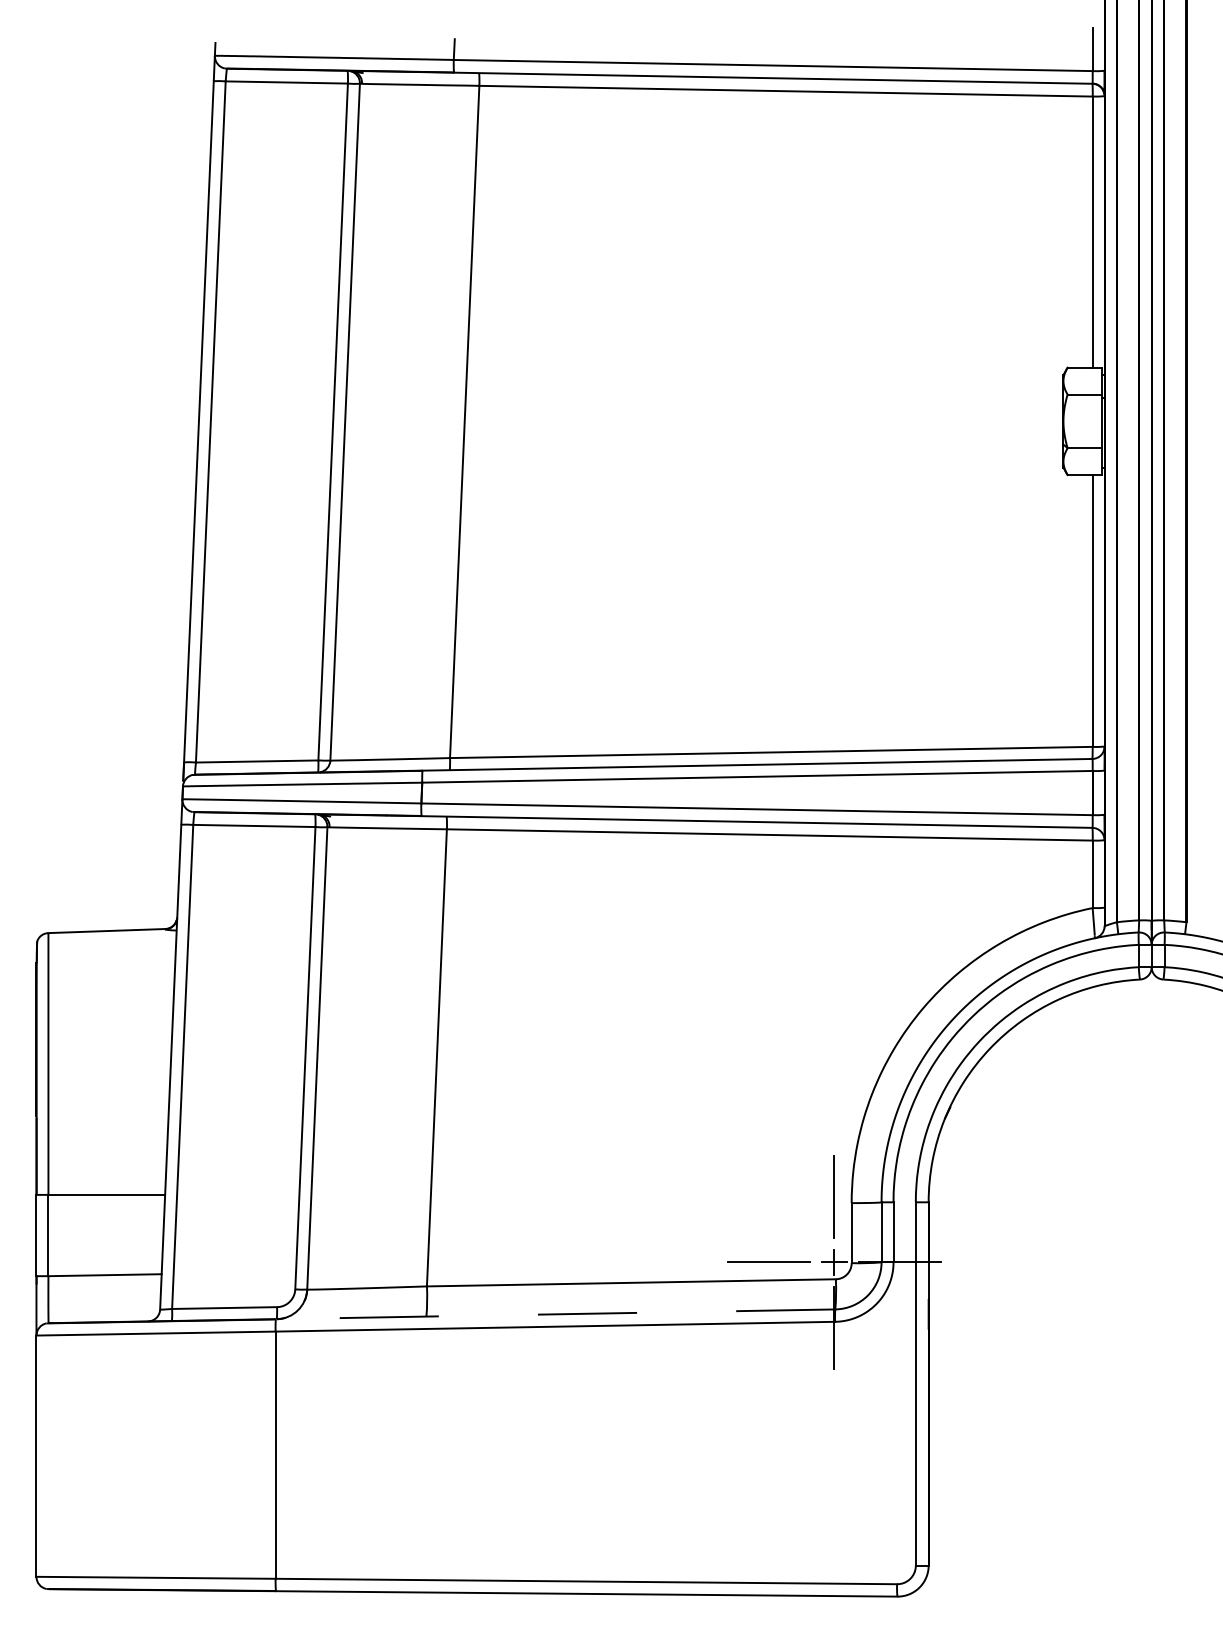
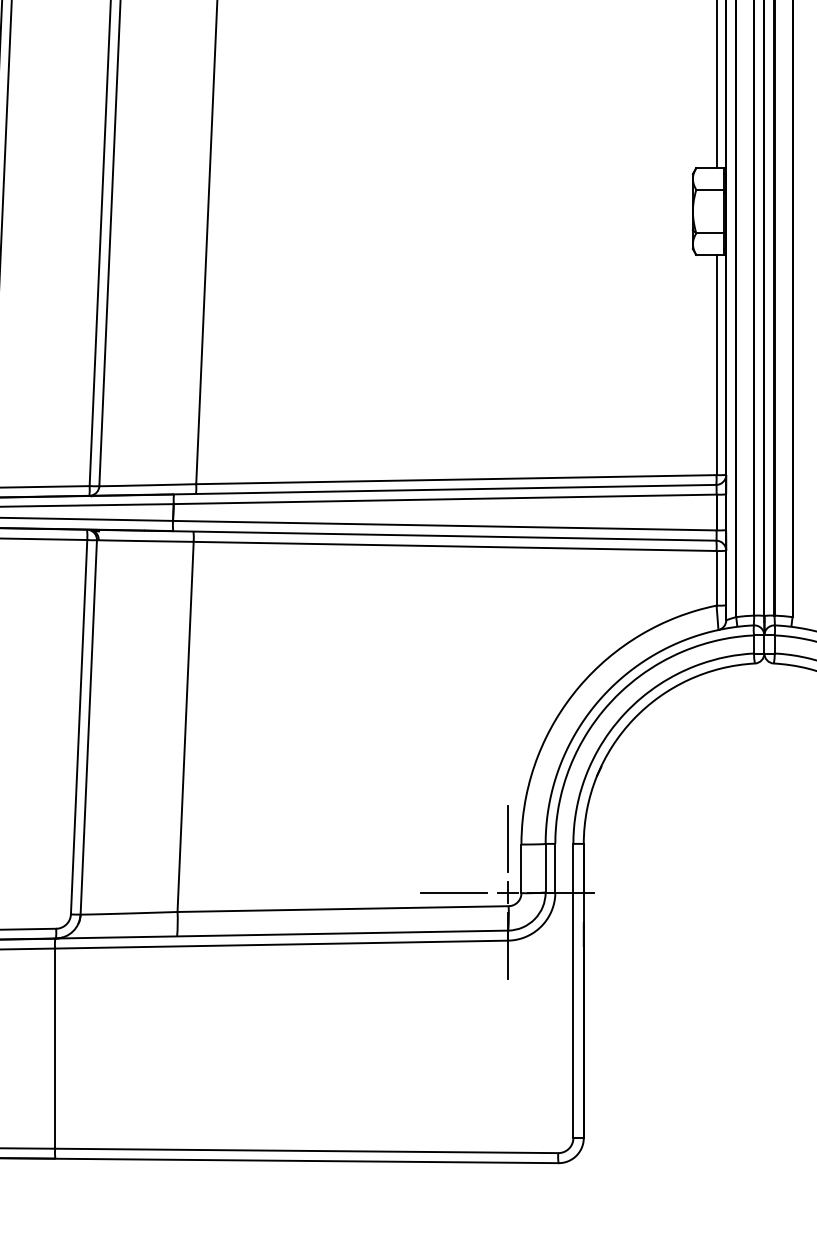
line: (555, 1314) -> (281, 934), dashed -> solid

